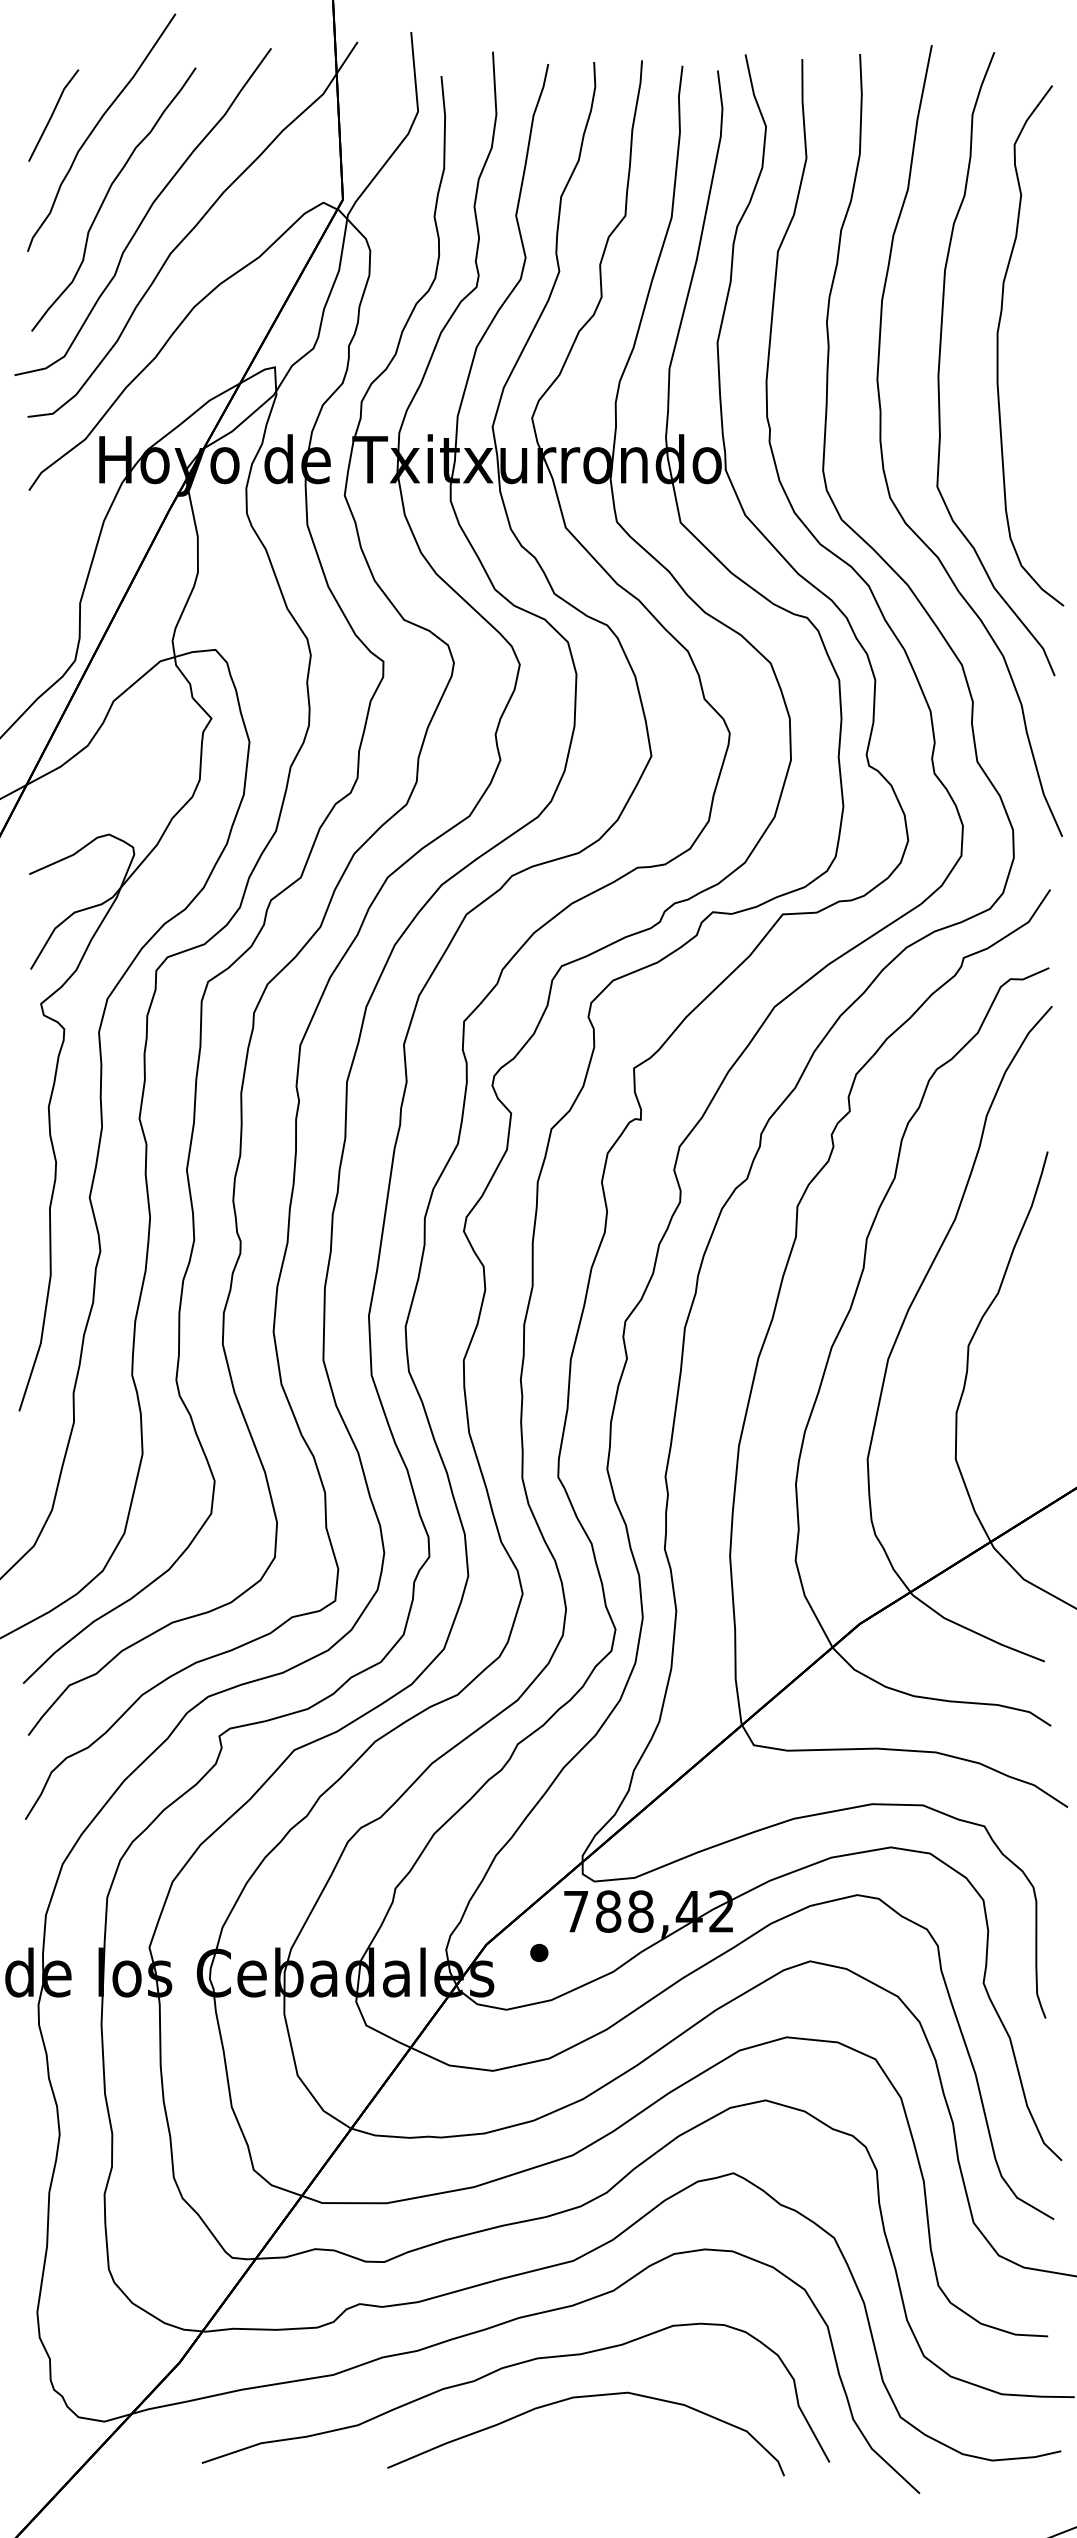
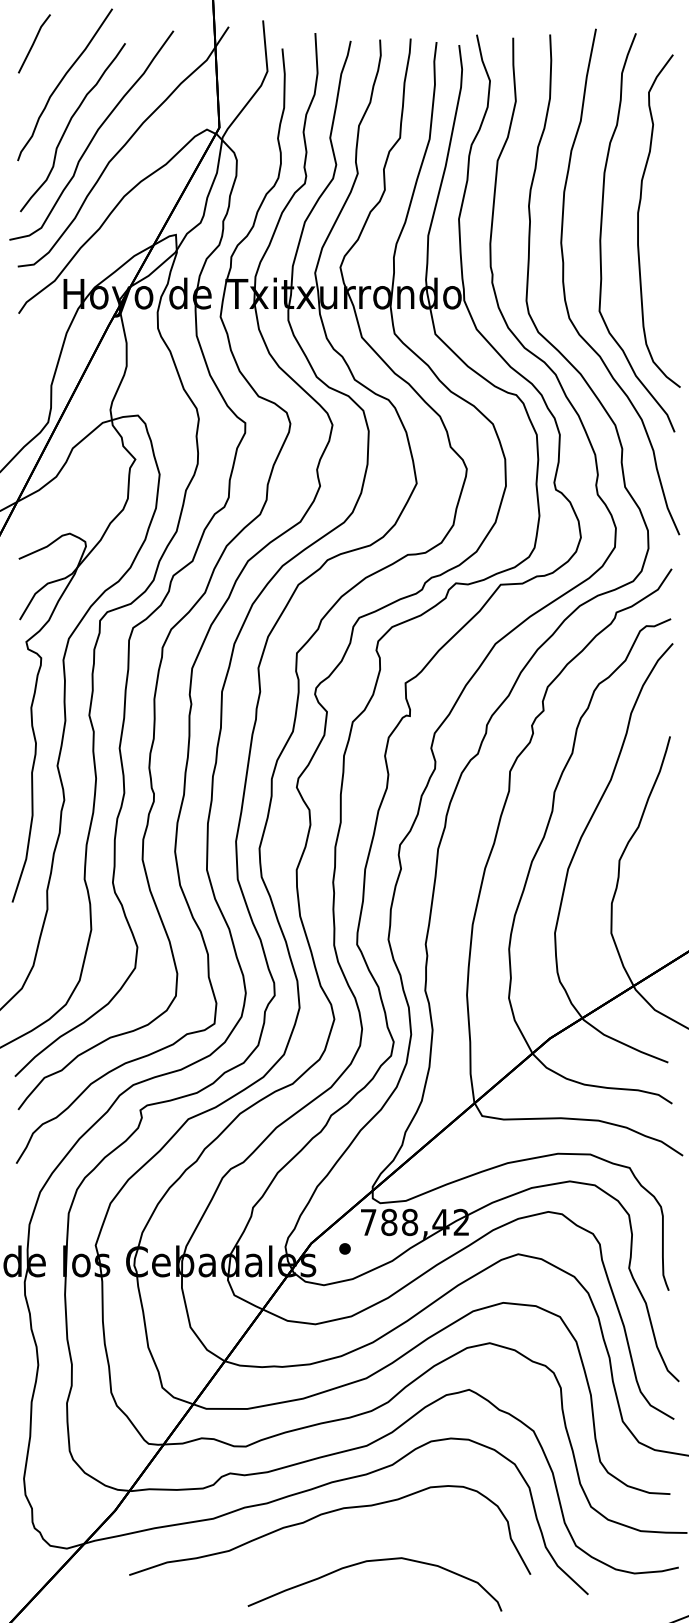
line: (53, 114) -> (34, 43), moved
curve: (585, 2397) -> (374, 1561), moved

